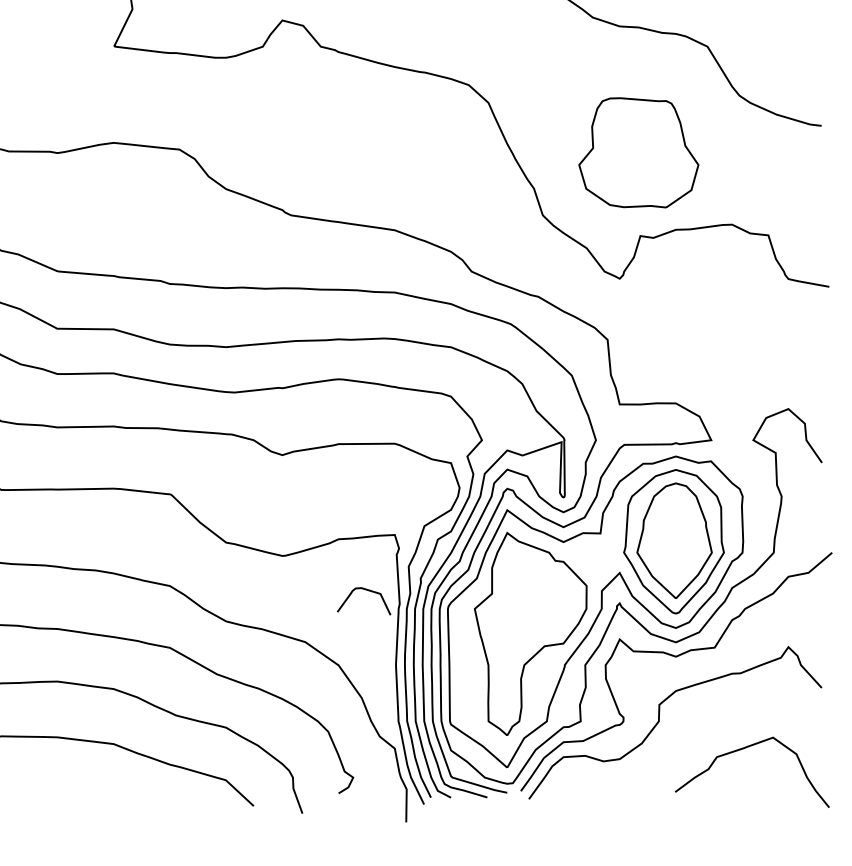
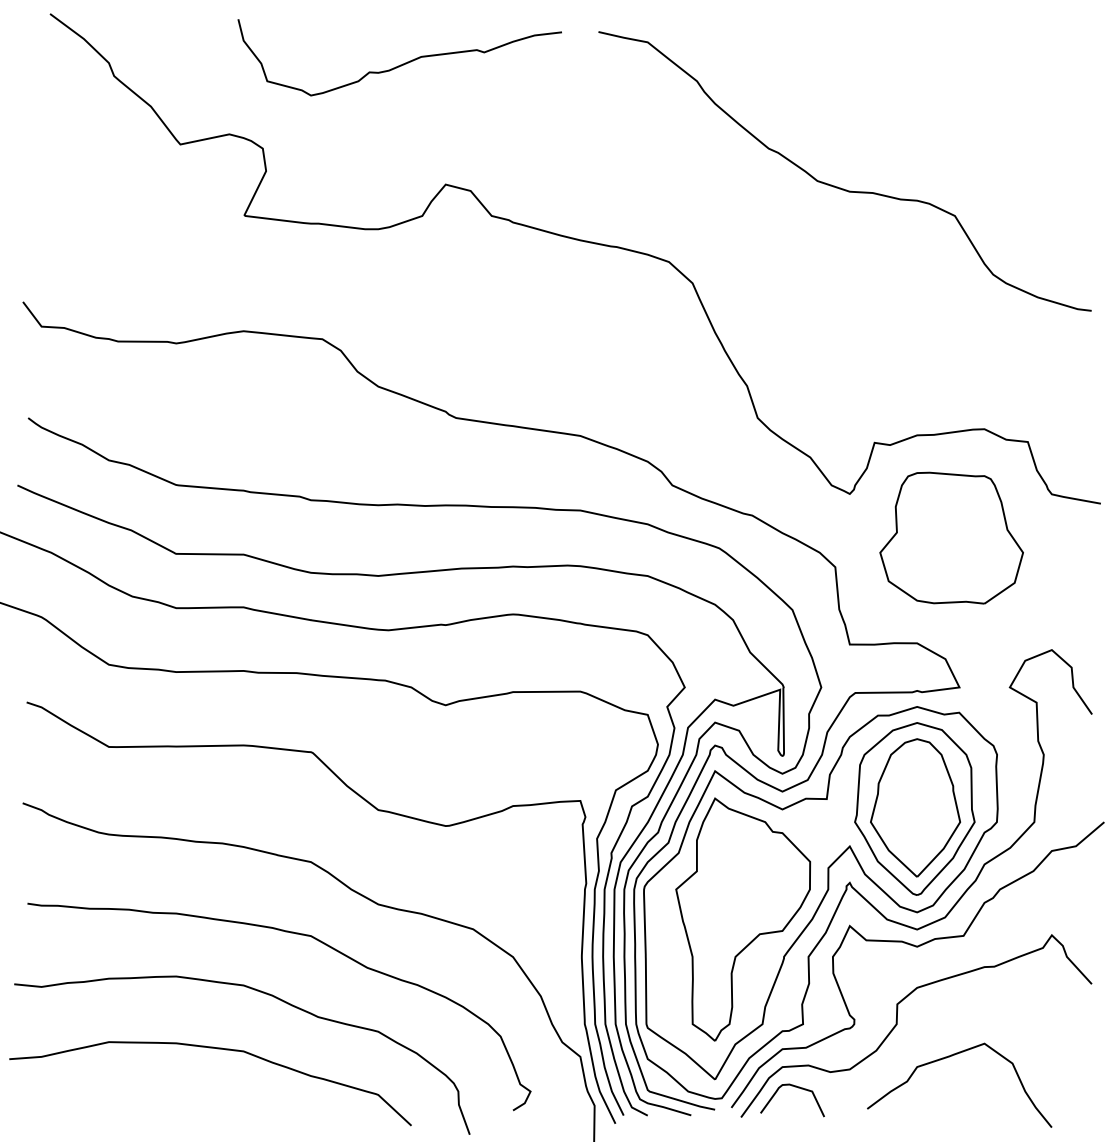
part: (638, 152) -> (951, 537), moved
curve: (366, 590) -> (795, 1087), moved
curve: (743, 749) -> (949, 1057), moved

